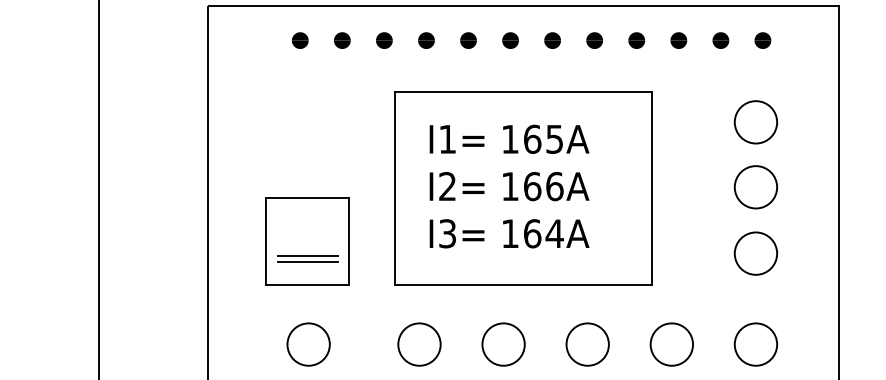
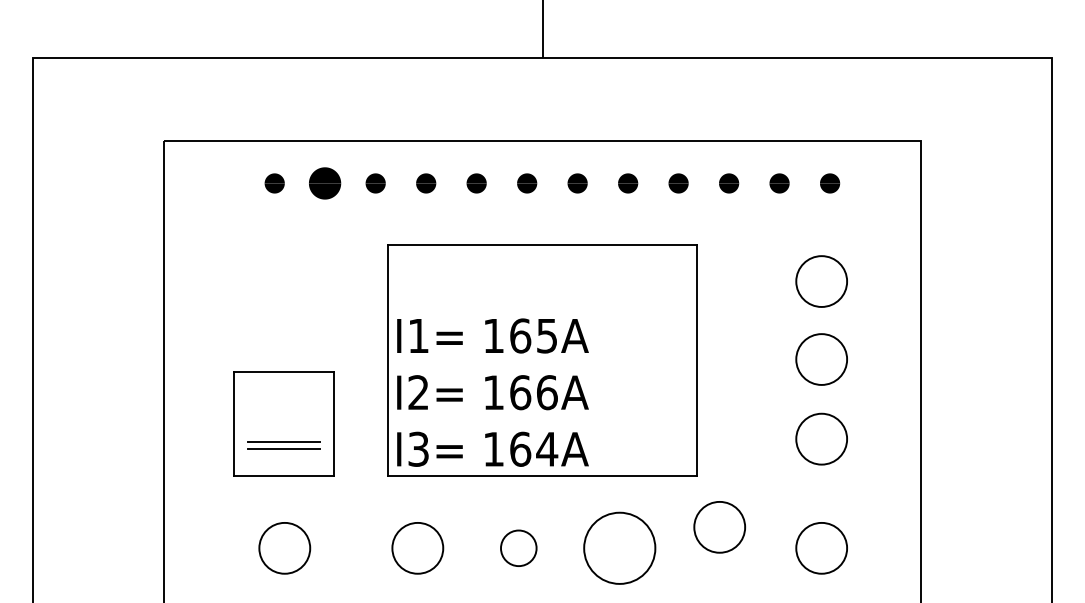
part: (342, 40) -> (325, 183), size x1.6
text: (509, 186) -> (492, 392), moved
circle: (503, 343) -> (518, 547), size x0.7
circle: (587, 343) -> (619, 547), size x1.4
circle: (671, 344) -> (719, 527), moved

